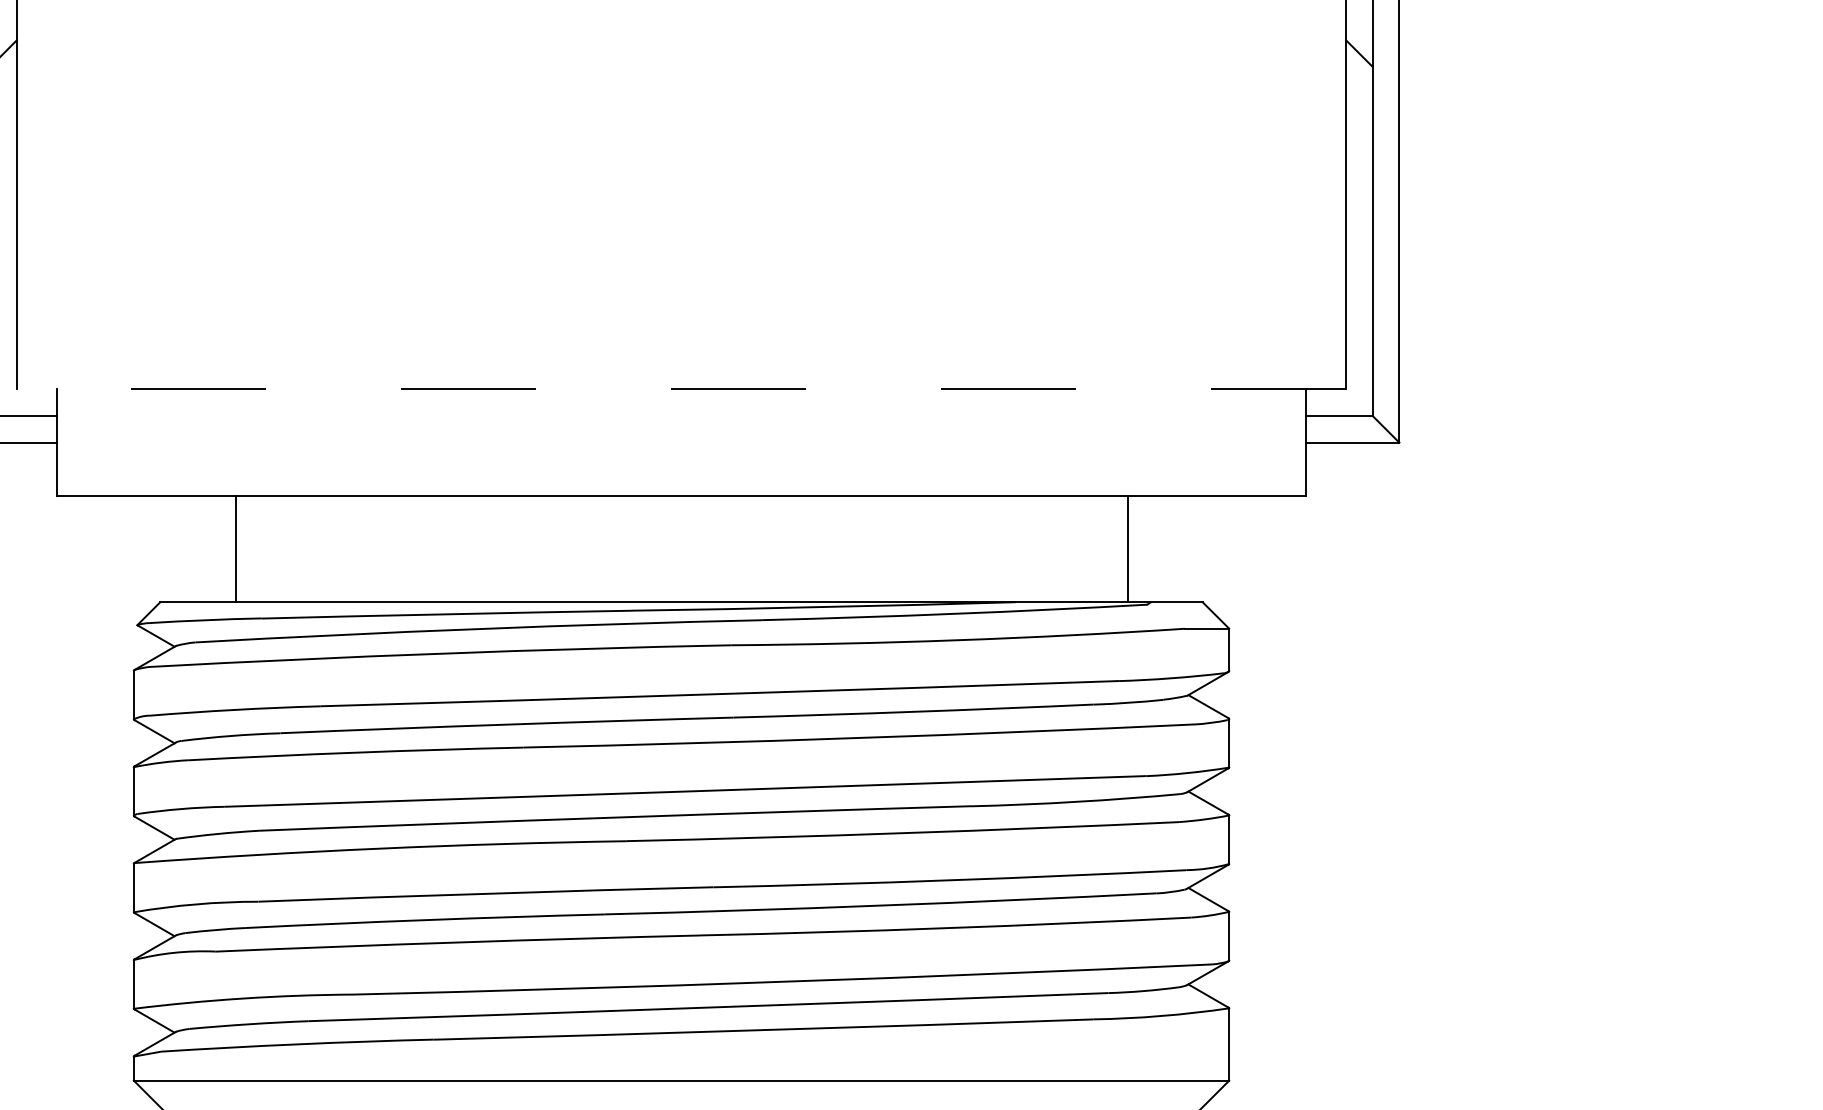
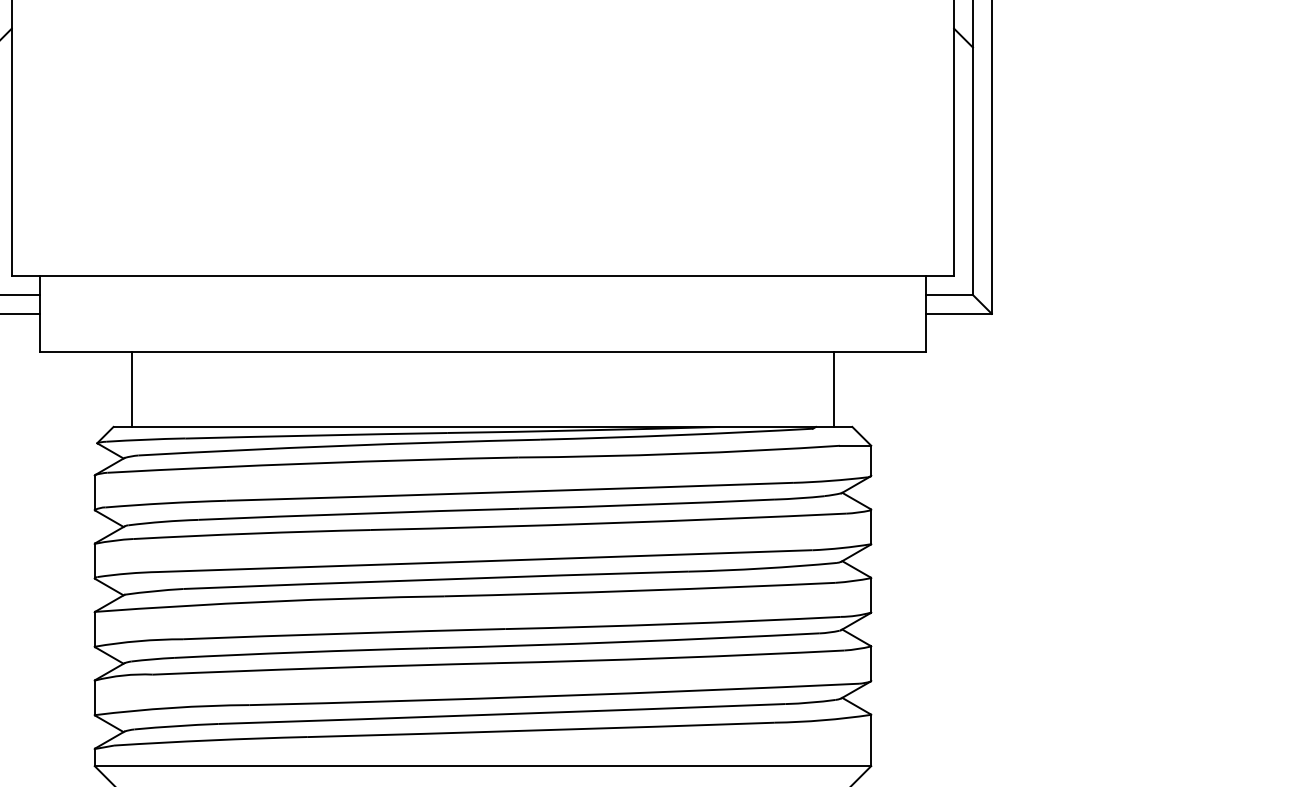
line: (680, 389) -> (482, 276), dashed -> solid
line: (236, 547) -> (132, 388), moved
line: (1128, 547) -> (833, 388), moved

